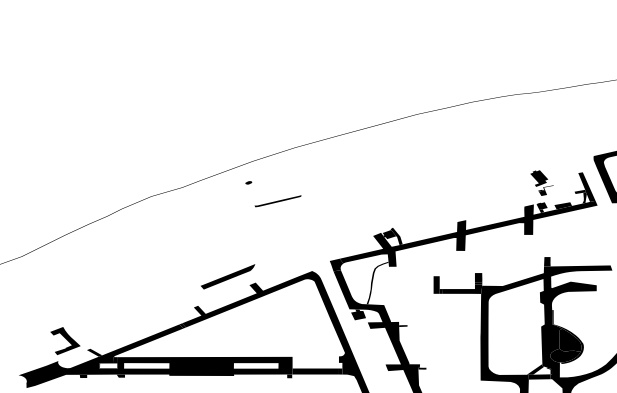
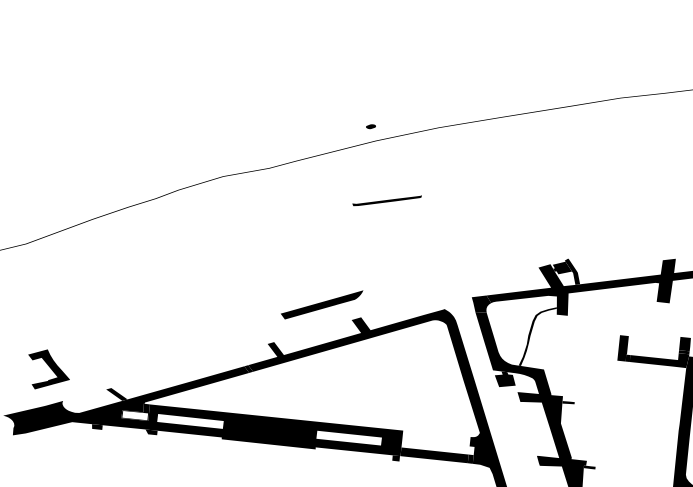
part: (248, 182) -> (370, 126), moved
line: (277, 201) -> (386, 201), moved
part: (65, 340) -> (49, 369), moved

